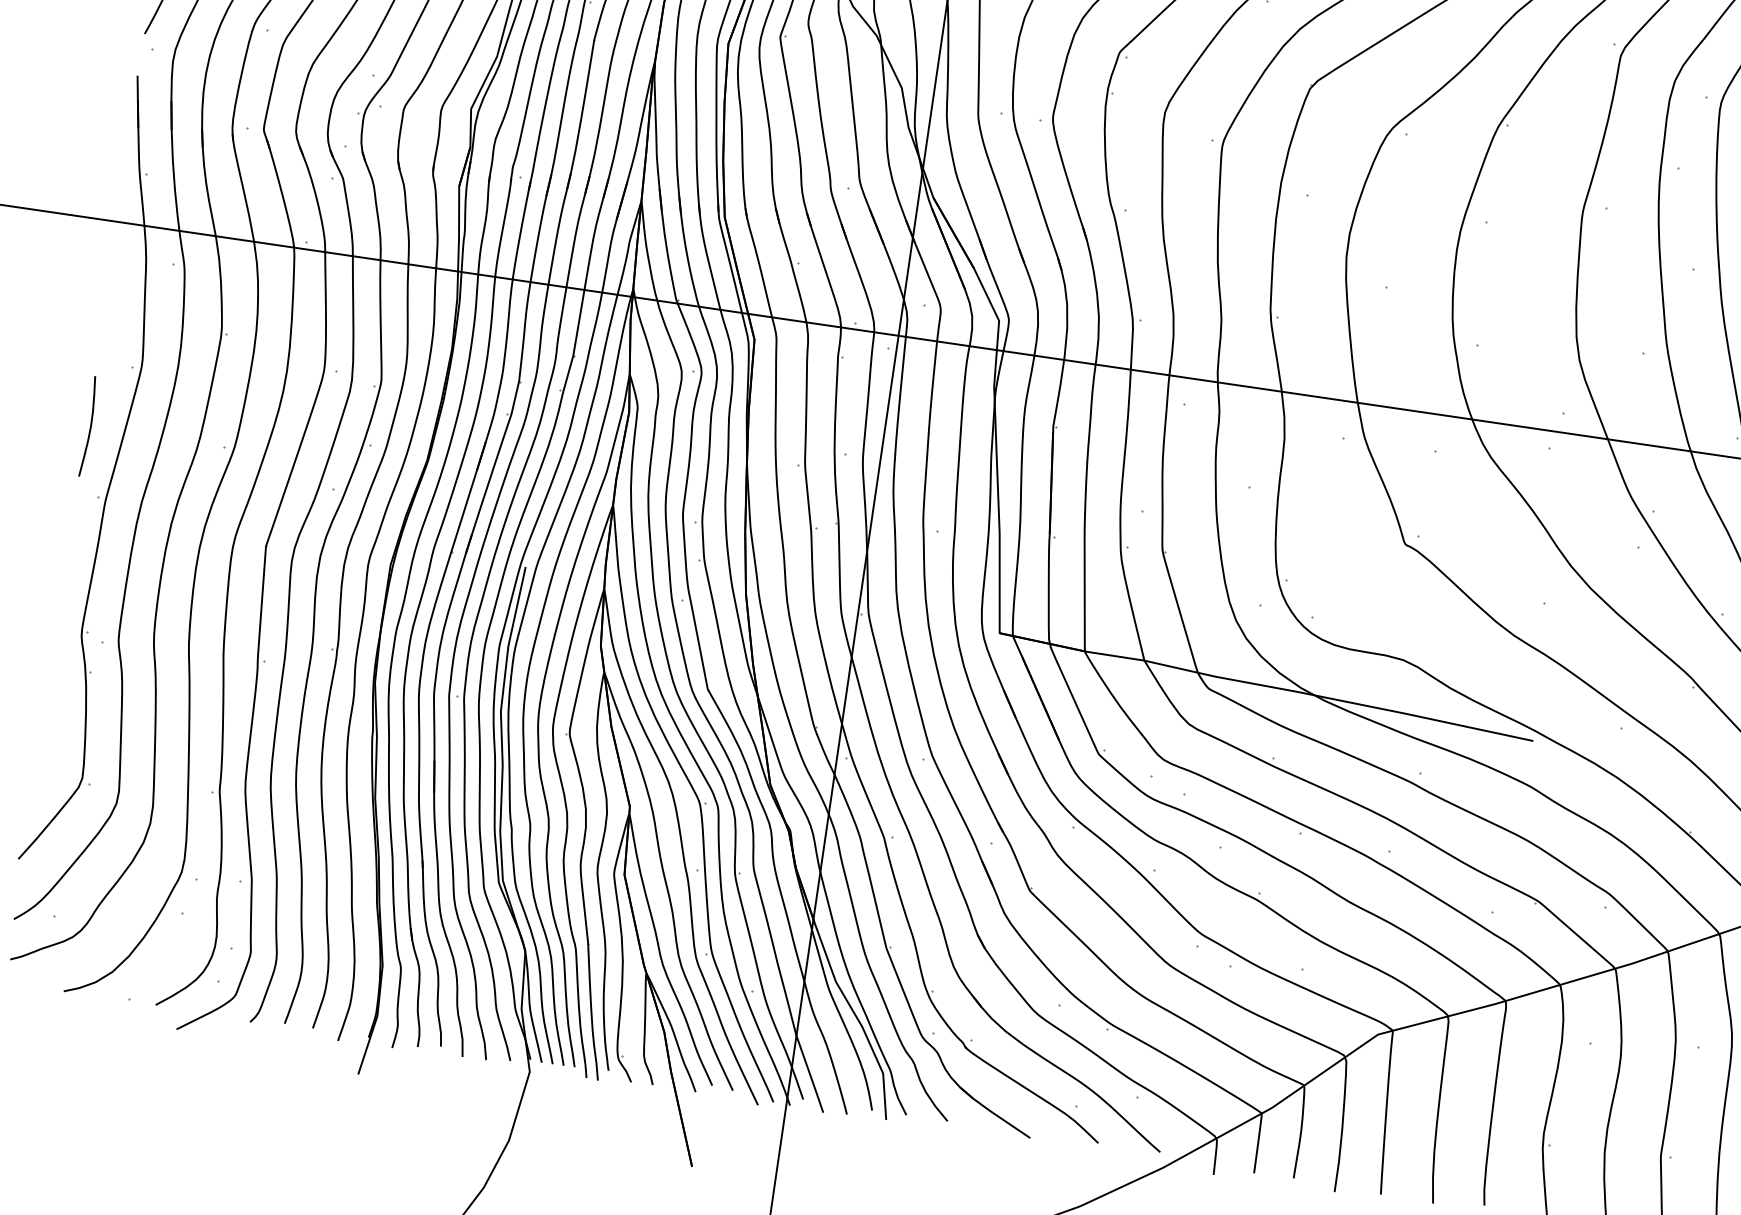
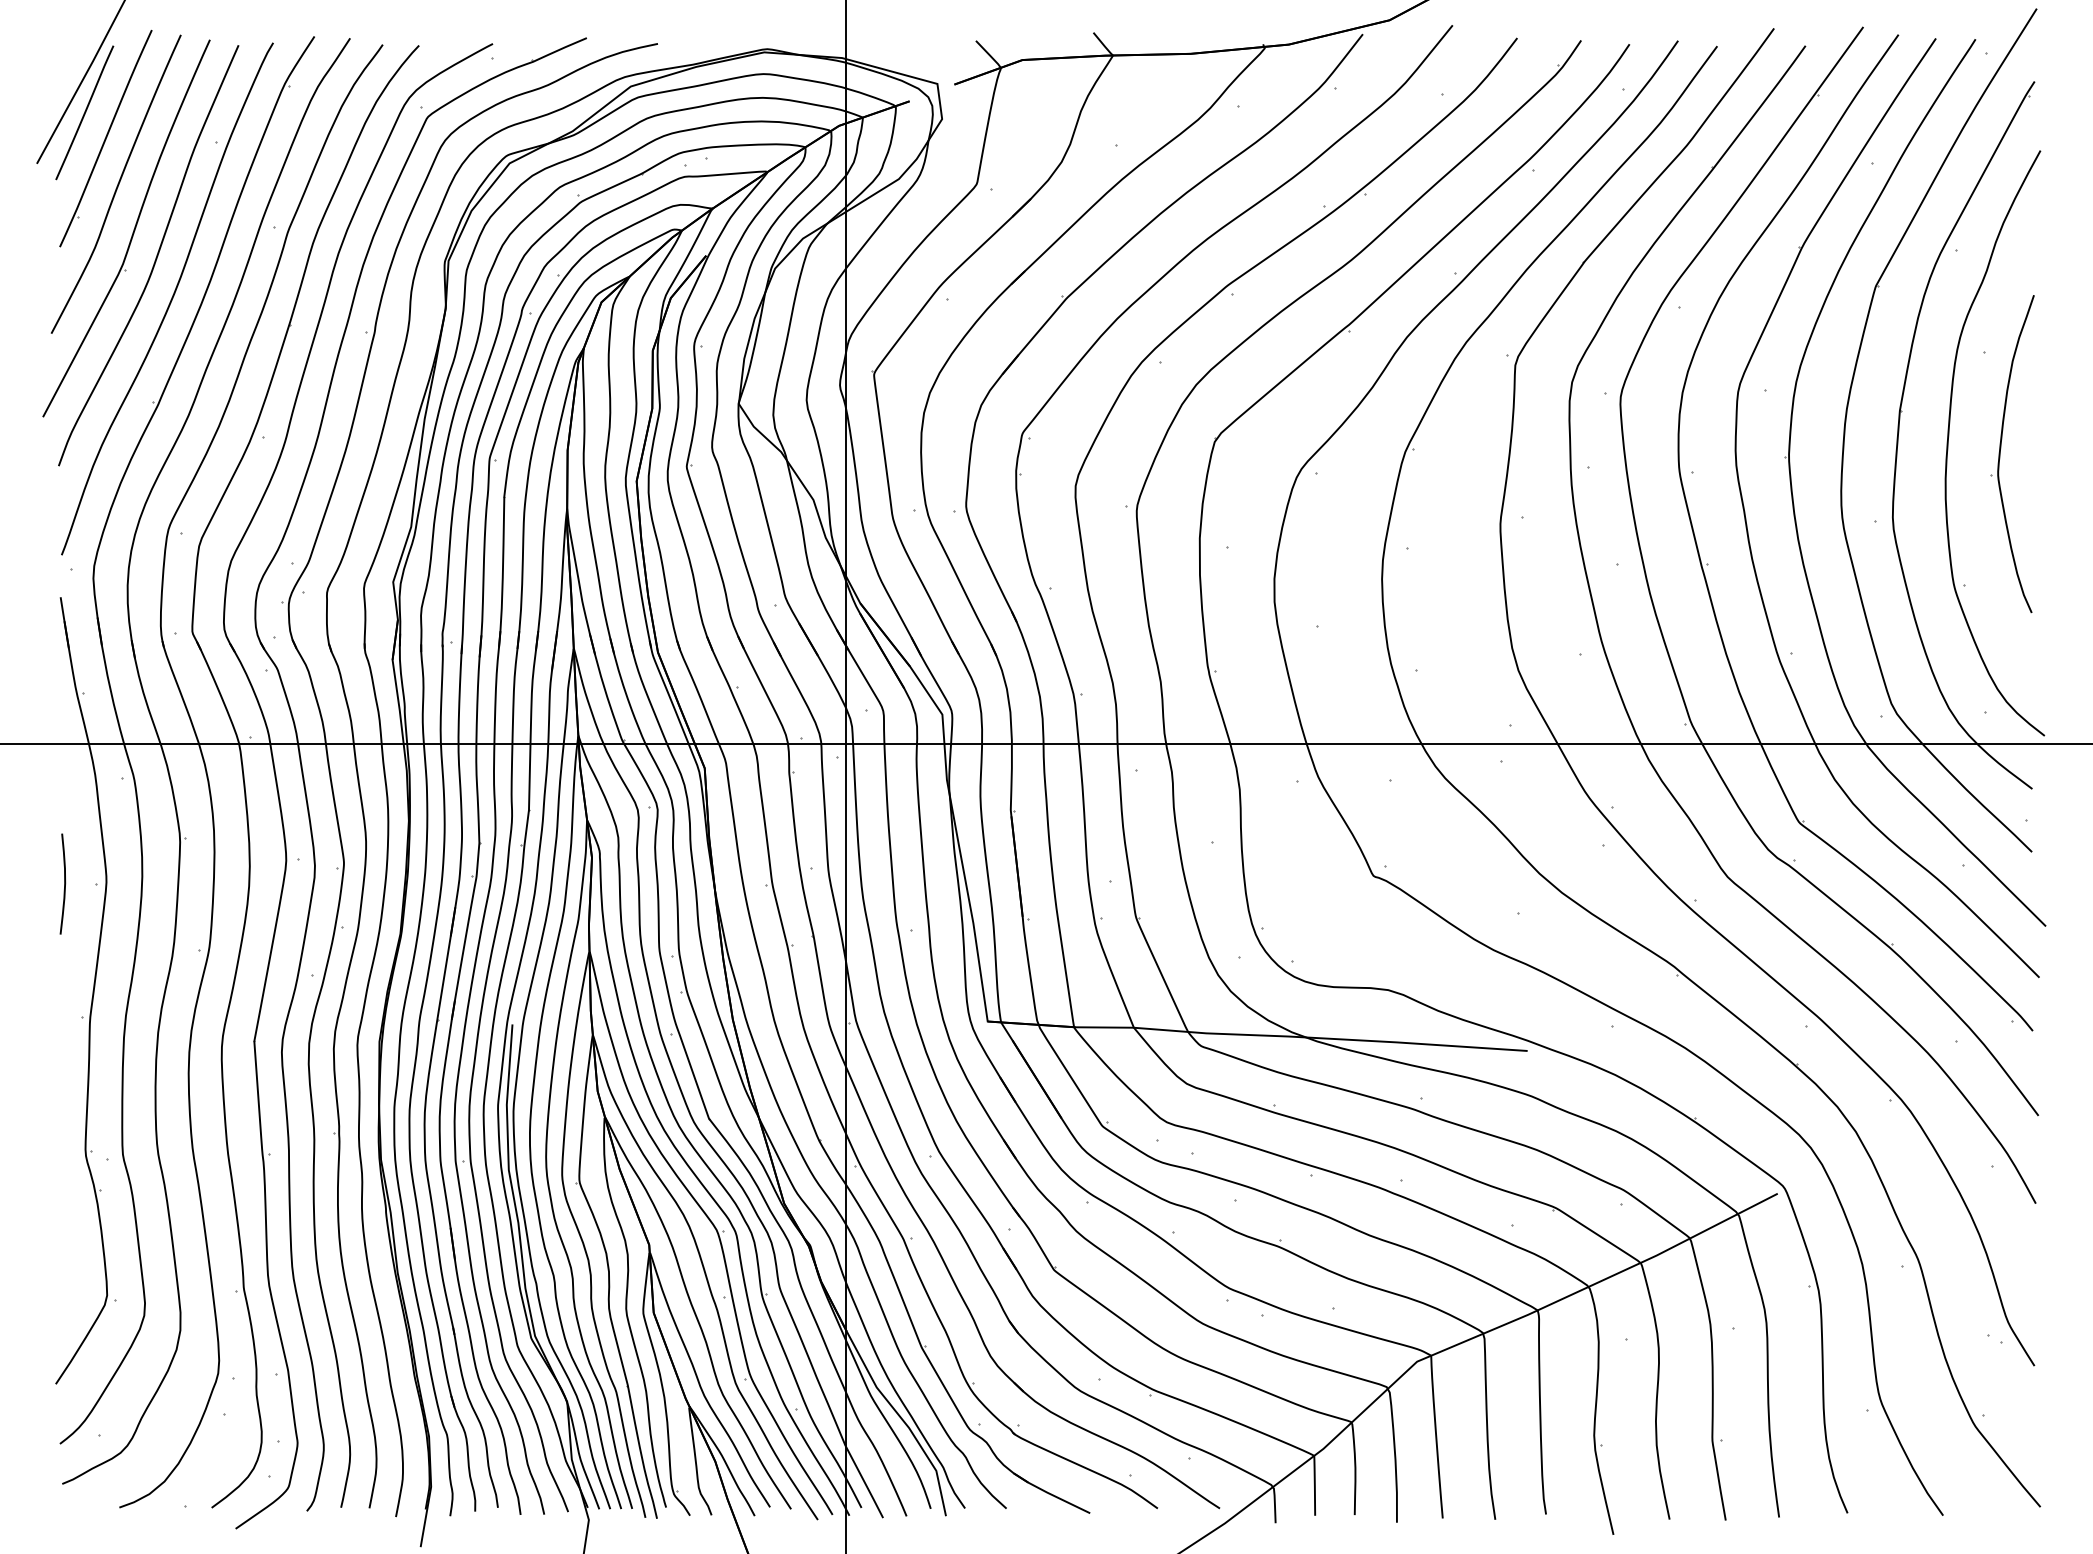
curve: (90, 426) -> (64, 883), moved

